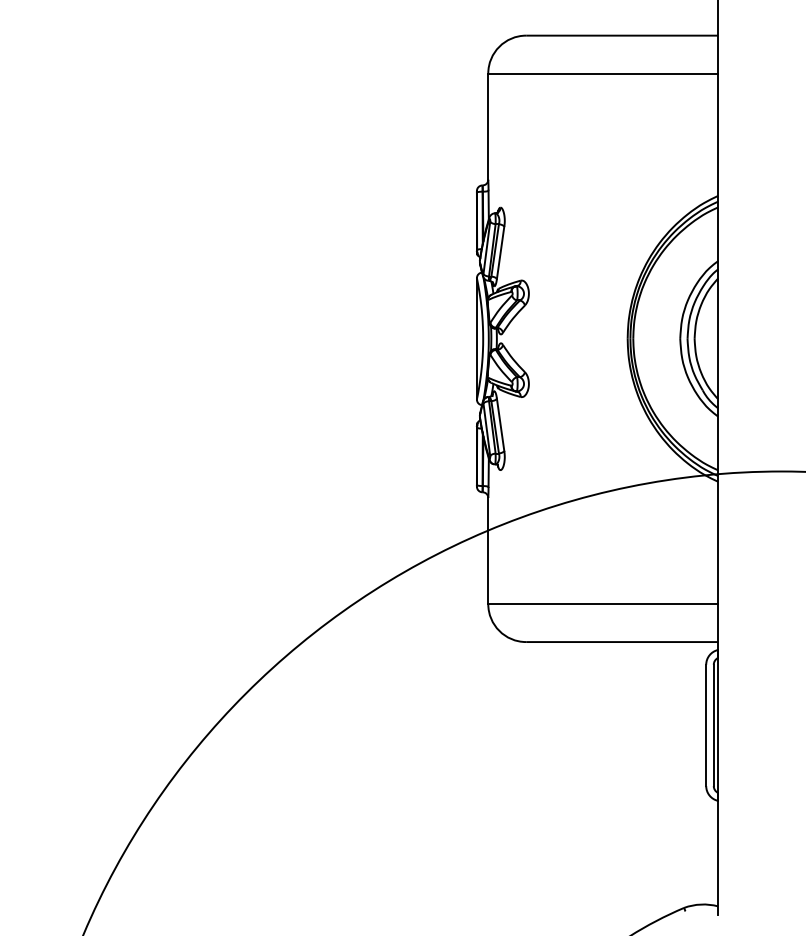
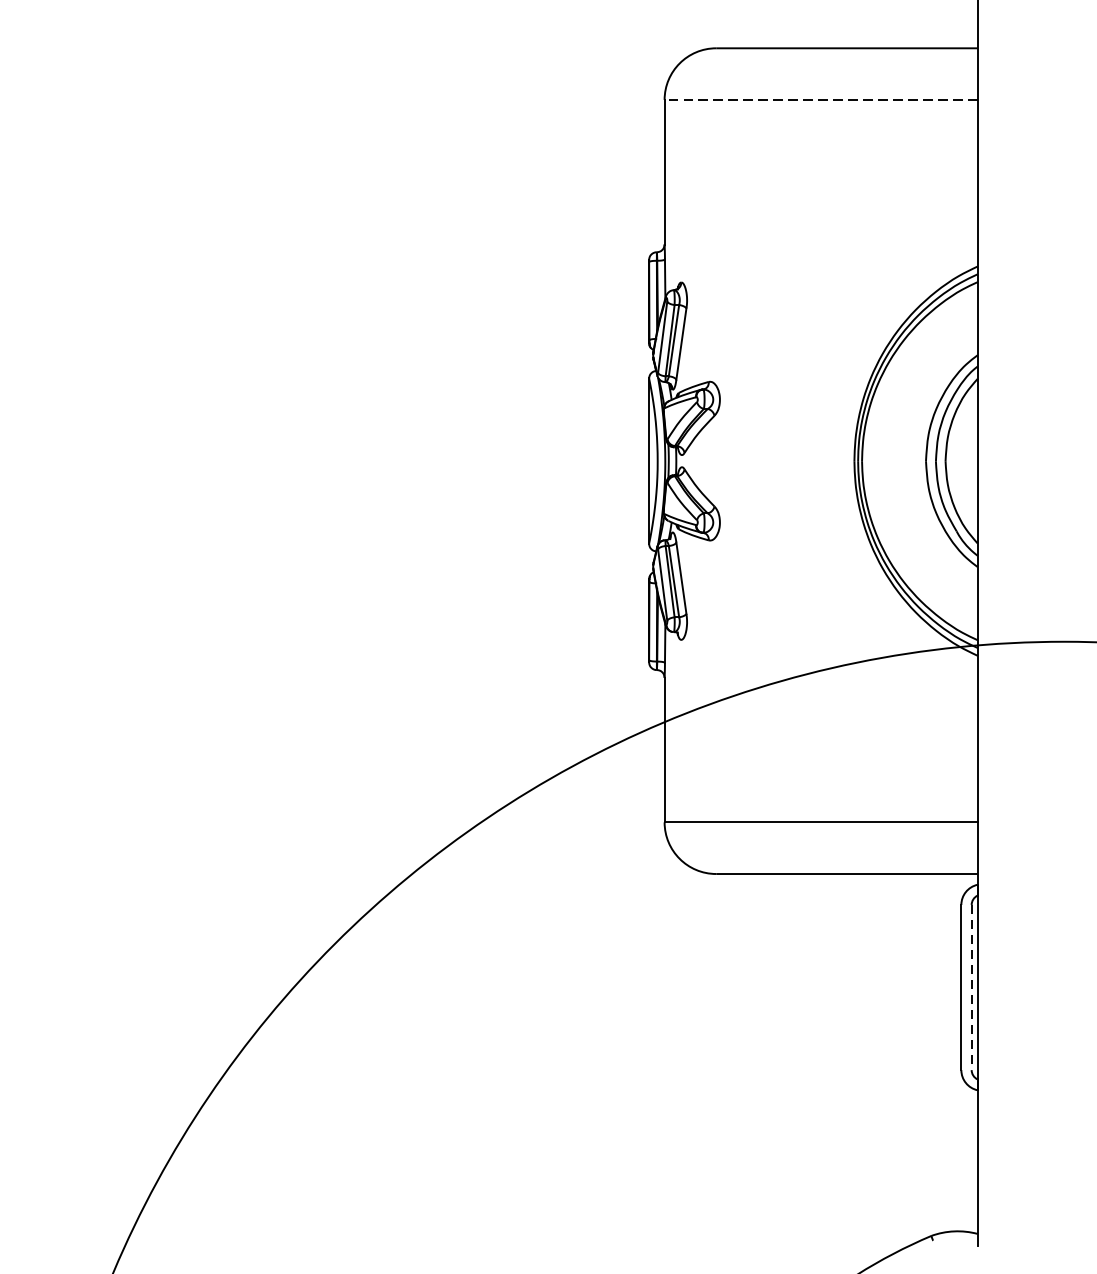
line: (603, 73) -> (821, 99), solid -> dashed
line: (713, 725) -> (971, 987), solid -> dashed

